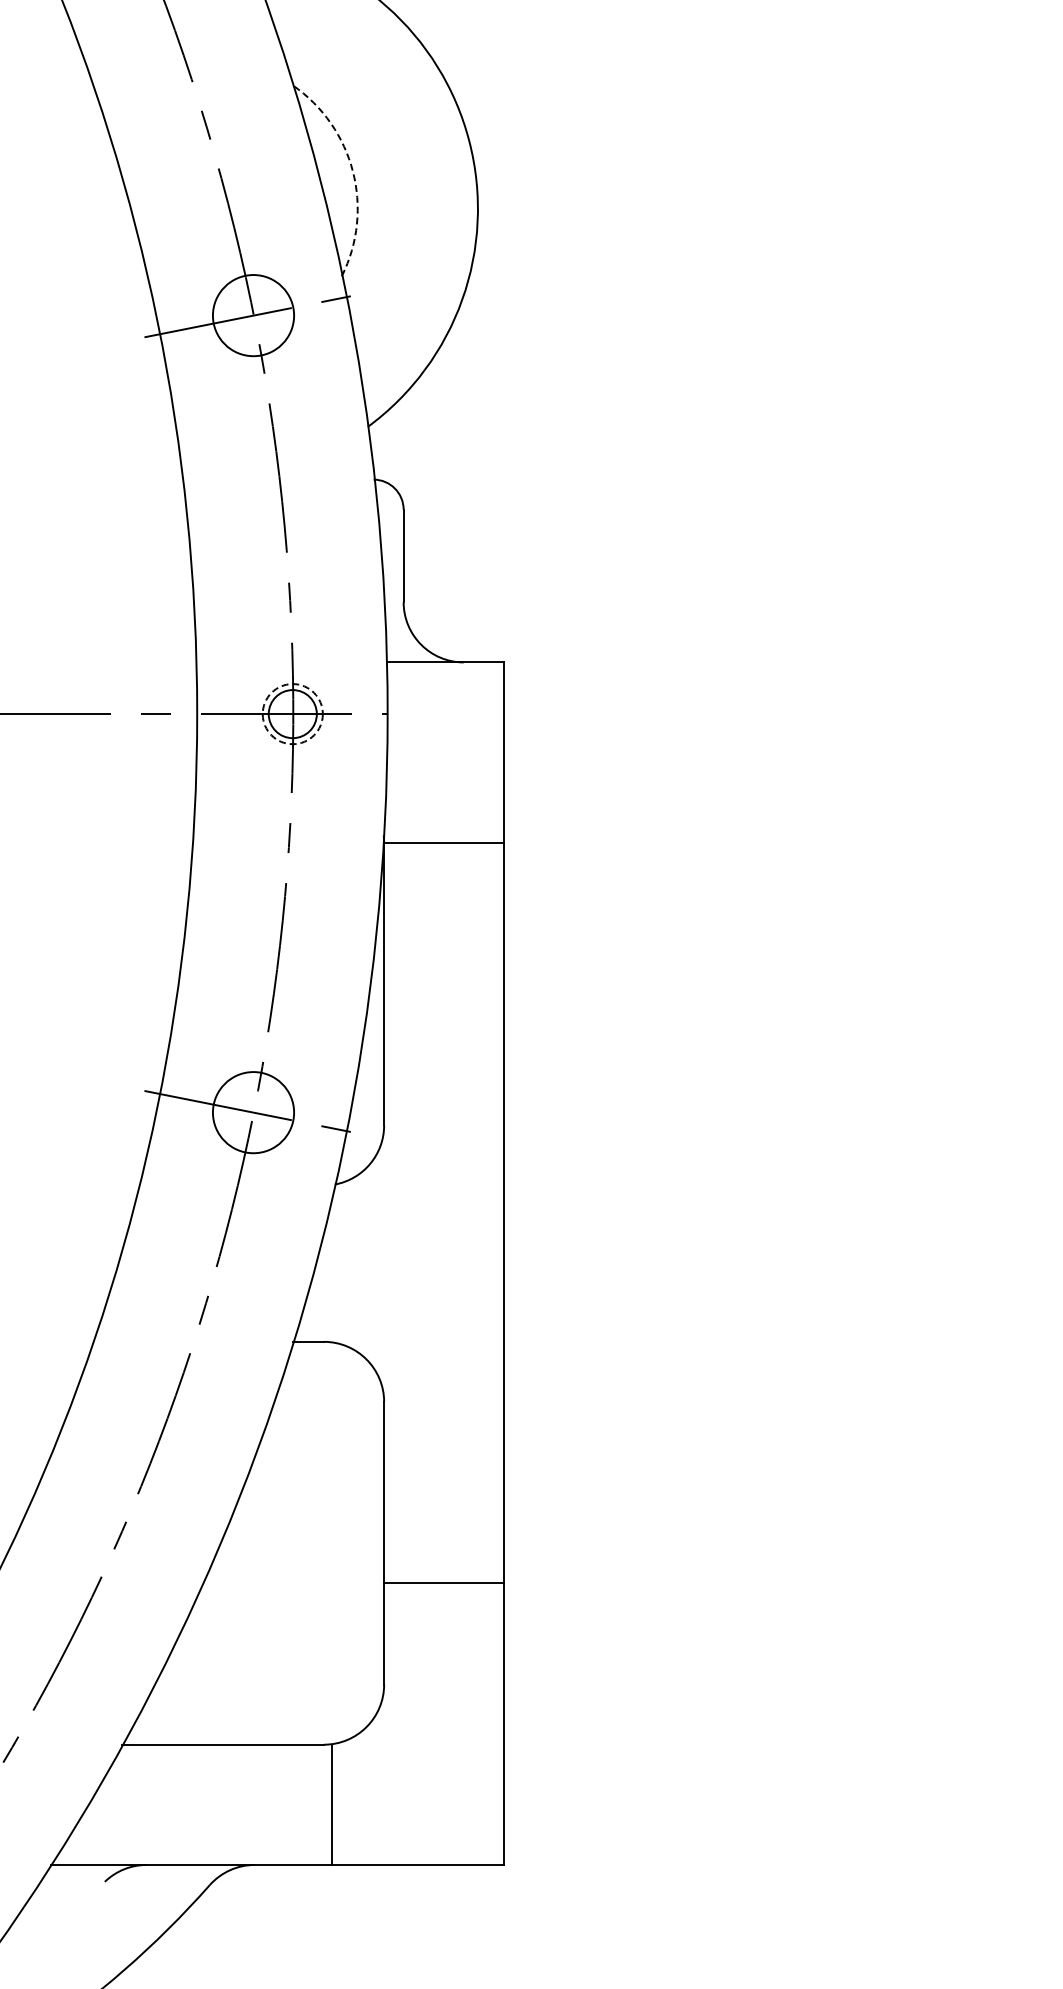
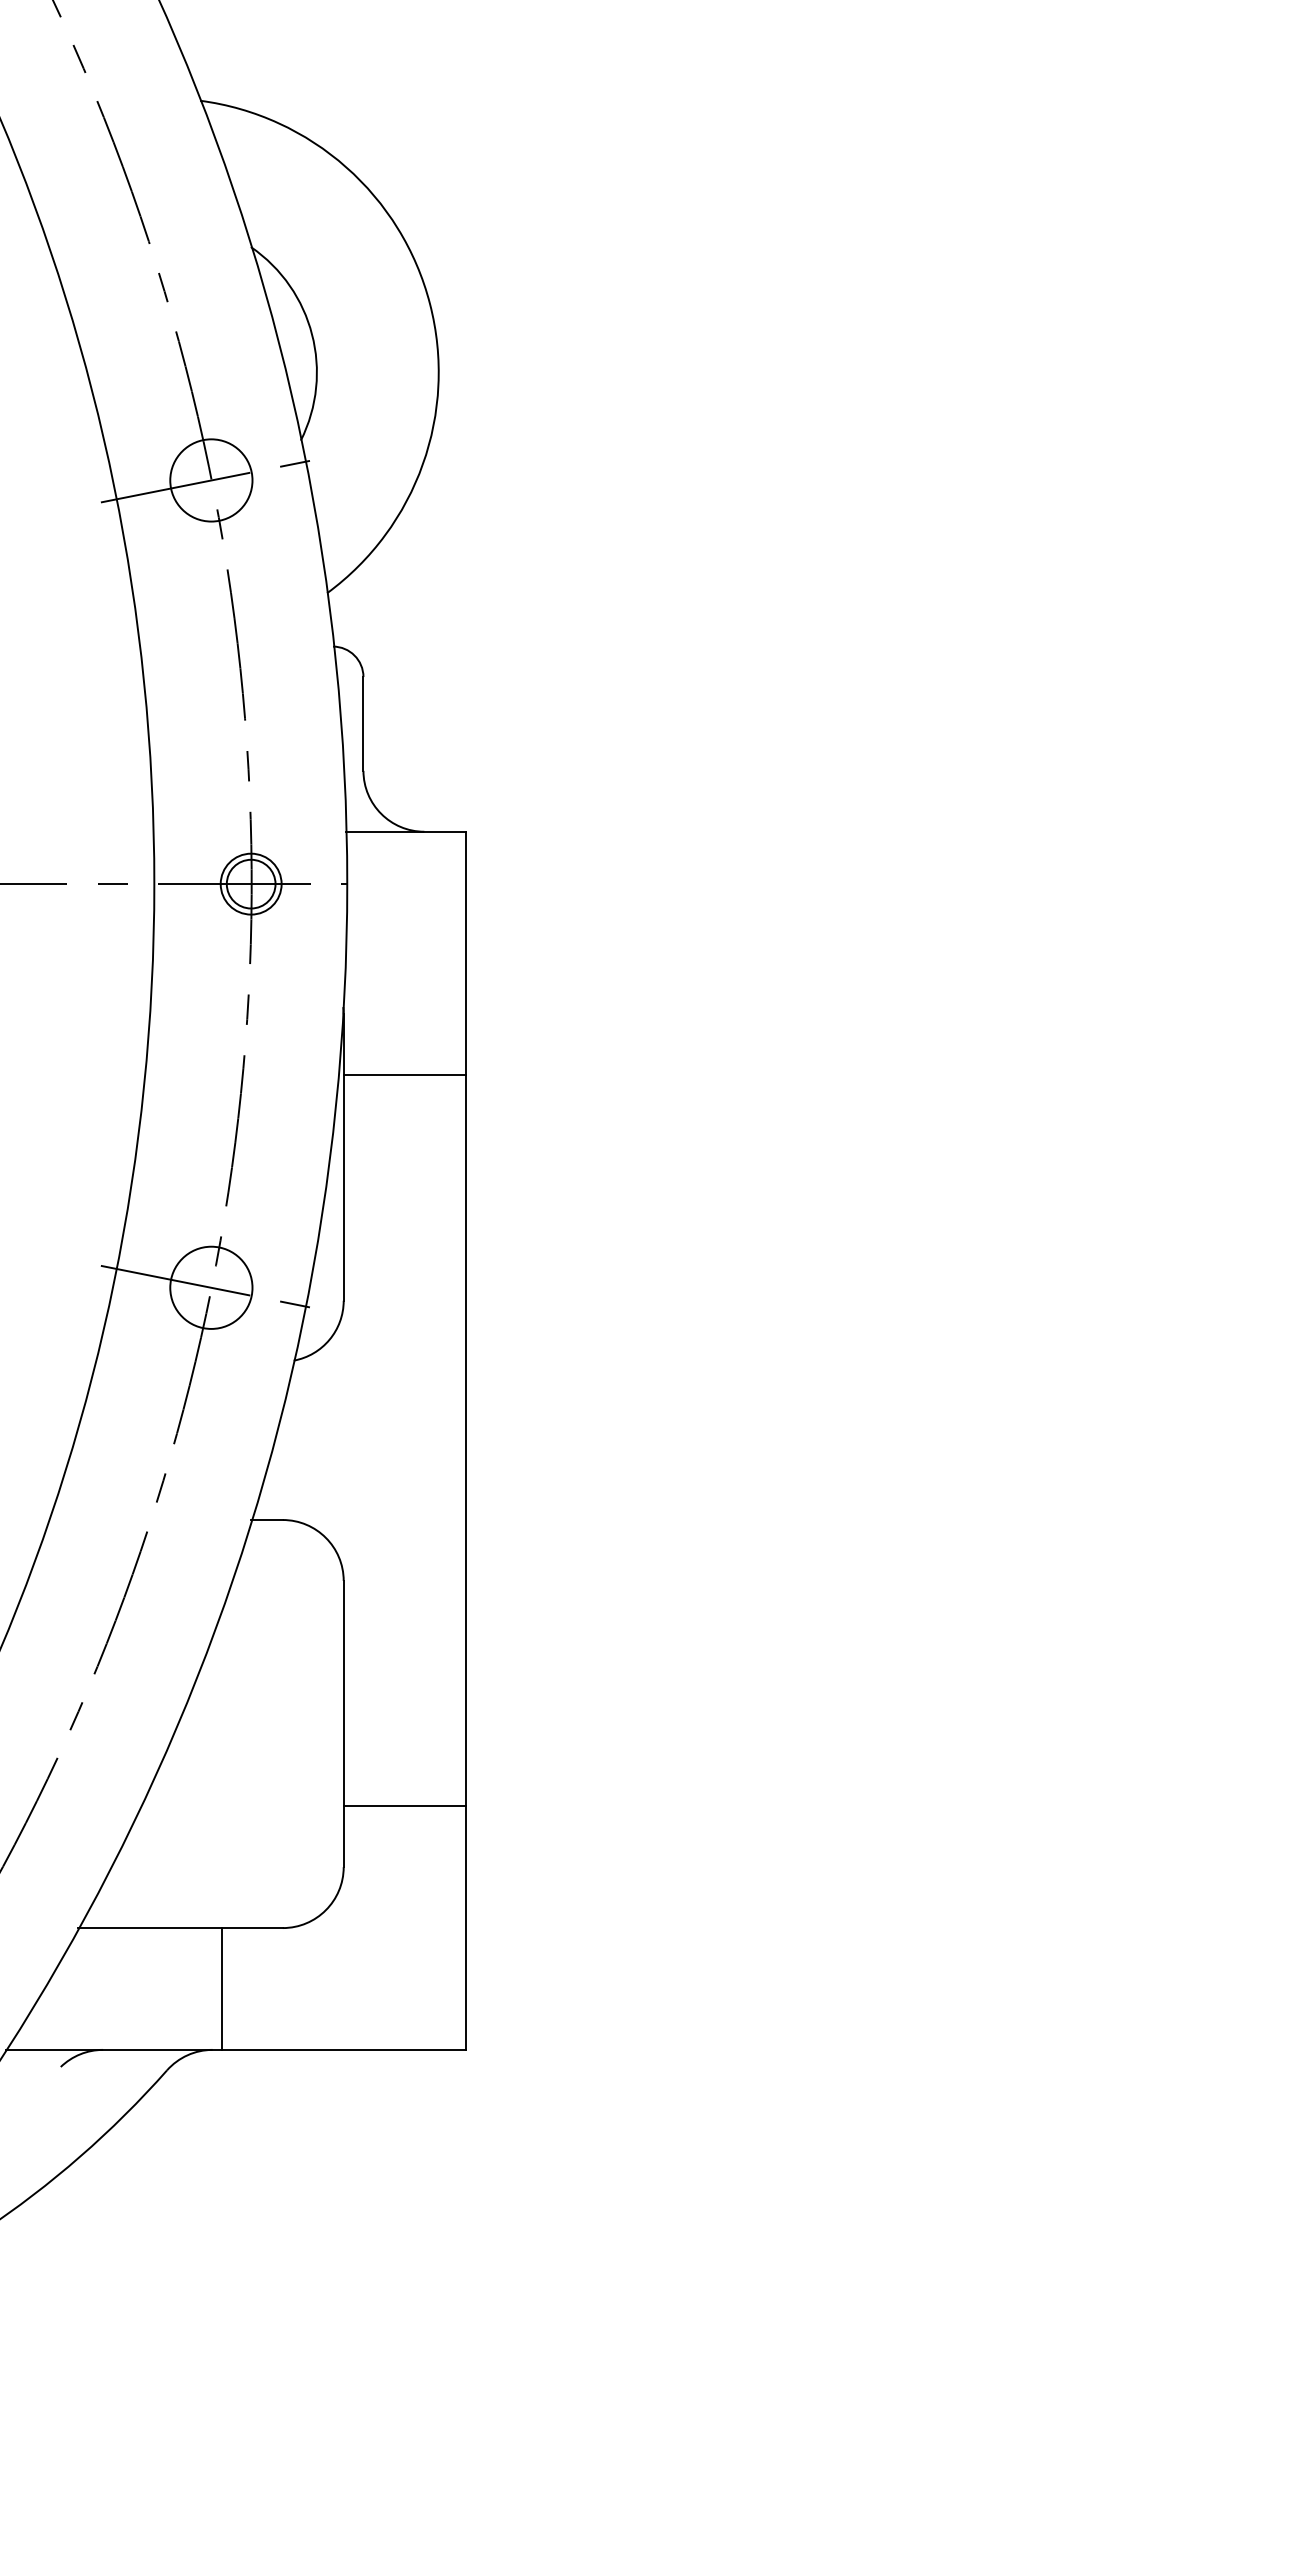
arc: (353, 171) -> (312, 334), dashed -> solid
circle: (292, 713) -> (250, 883), dashed -> solid
line: (444, 842) -> (404, 1075), moved
line: (444, 1583) -> (404, 1806), moved
line: (331, 1804) -> (221, 1988), moved

